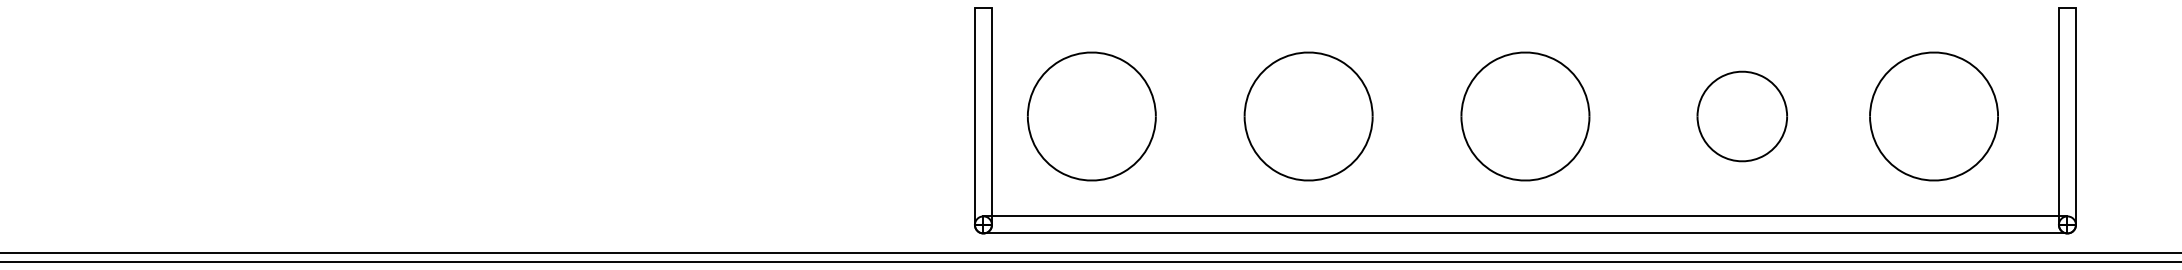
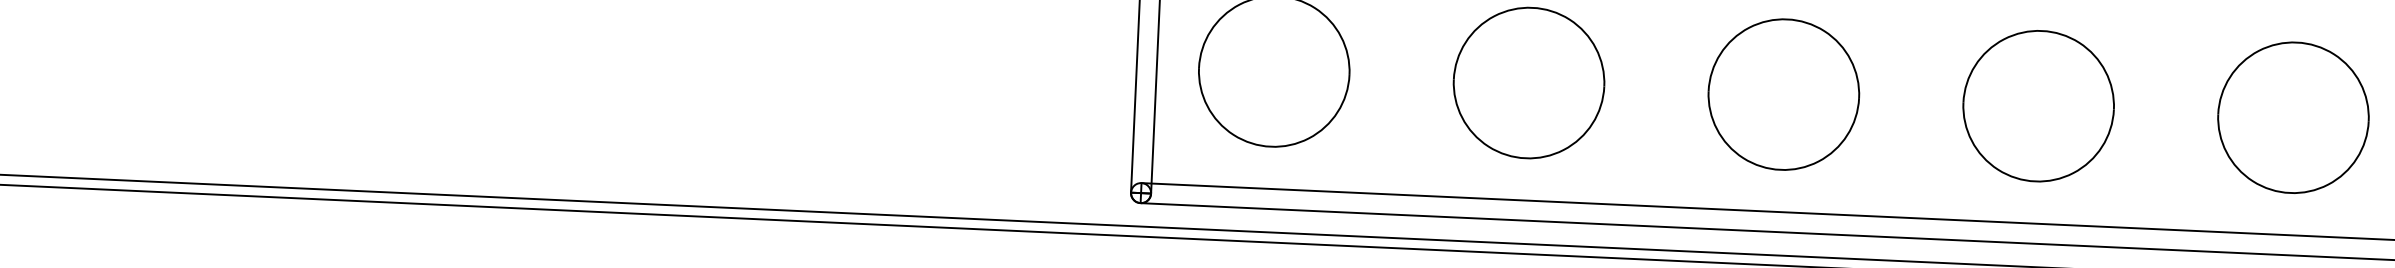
part: (1742, 116) -> (2038, 106), size x1.43
part: (1933, 116) -> (2292, 117), moved

